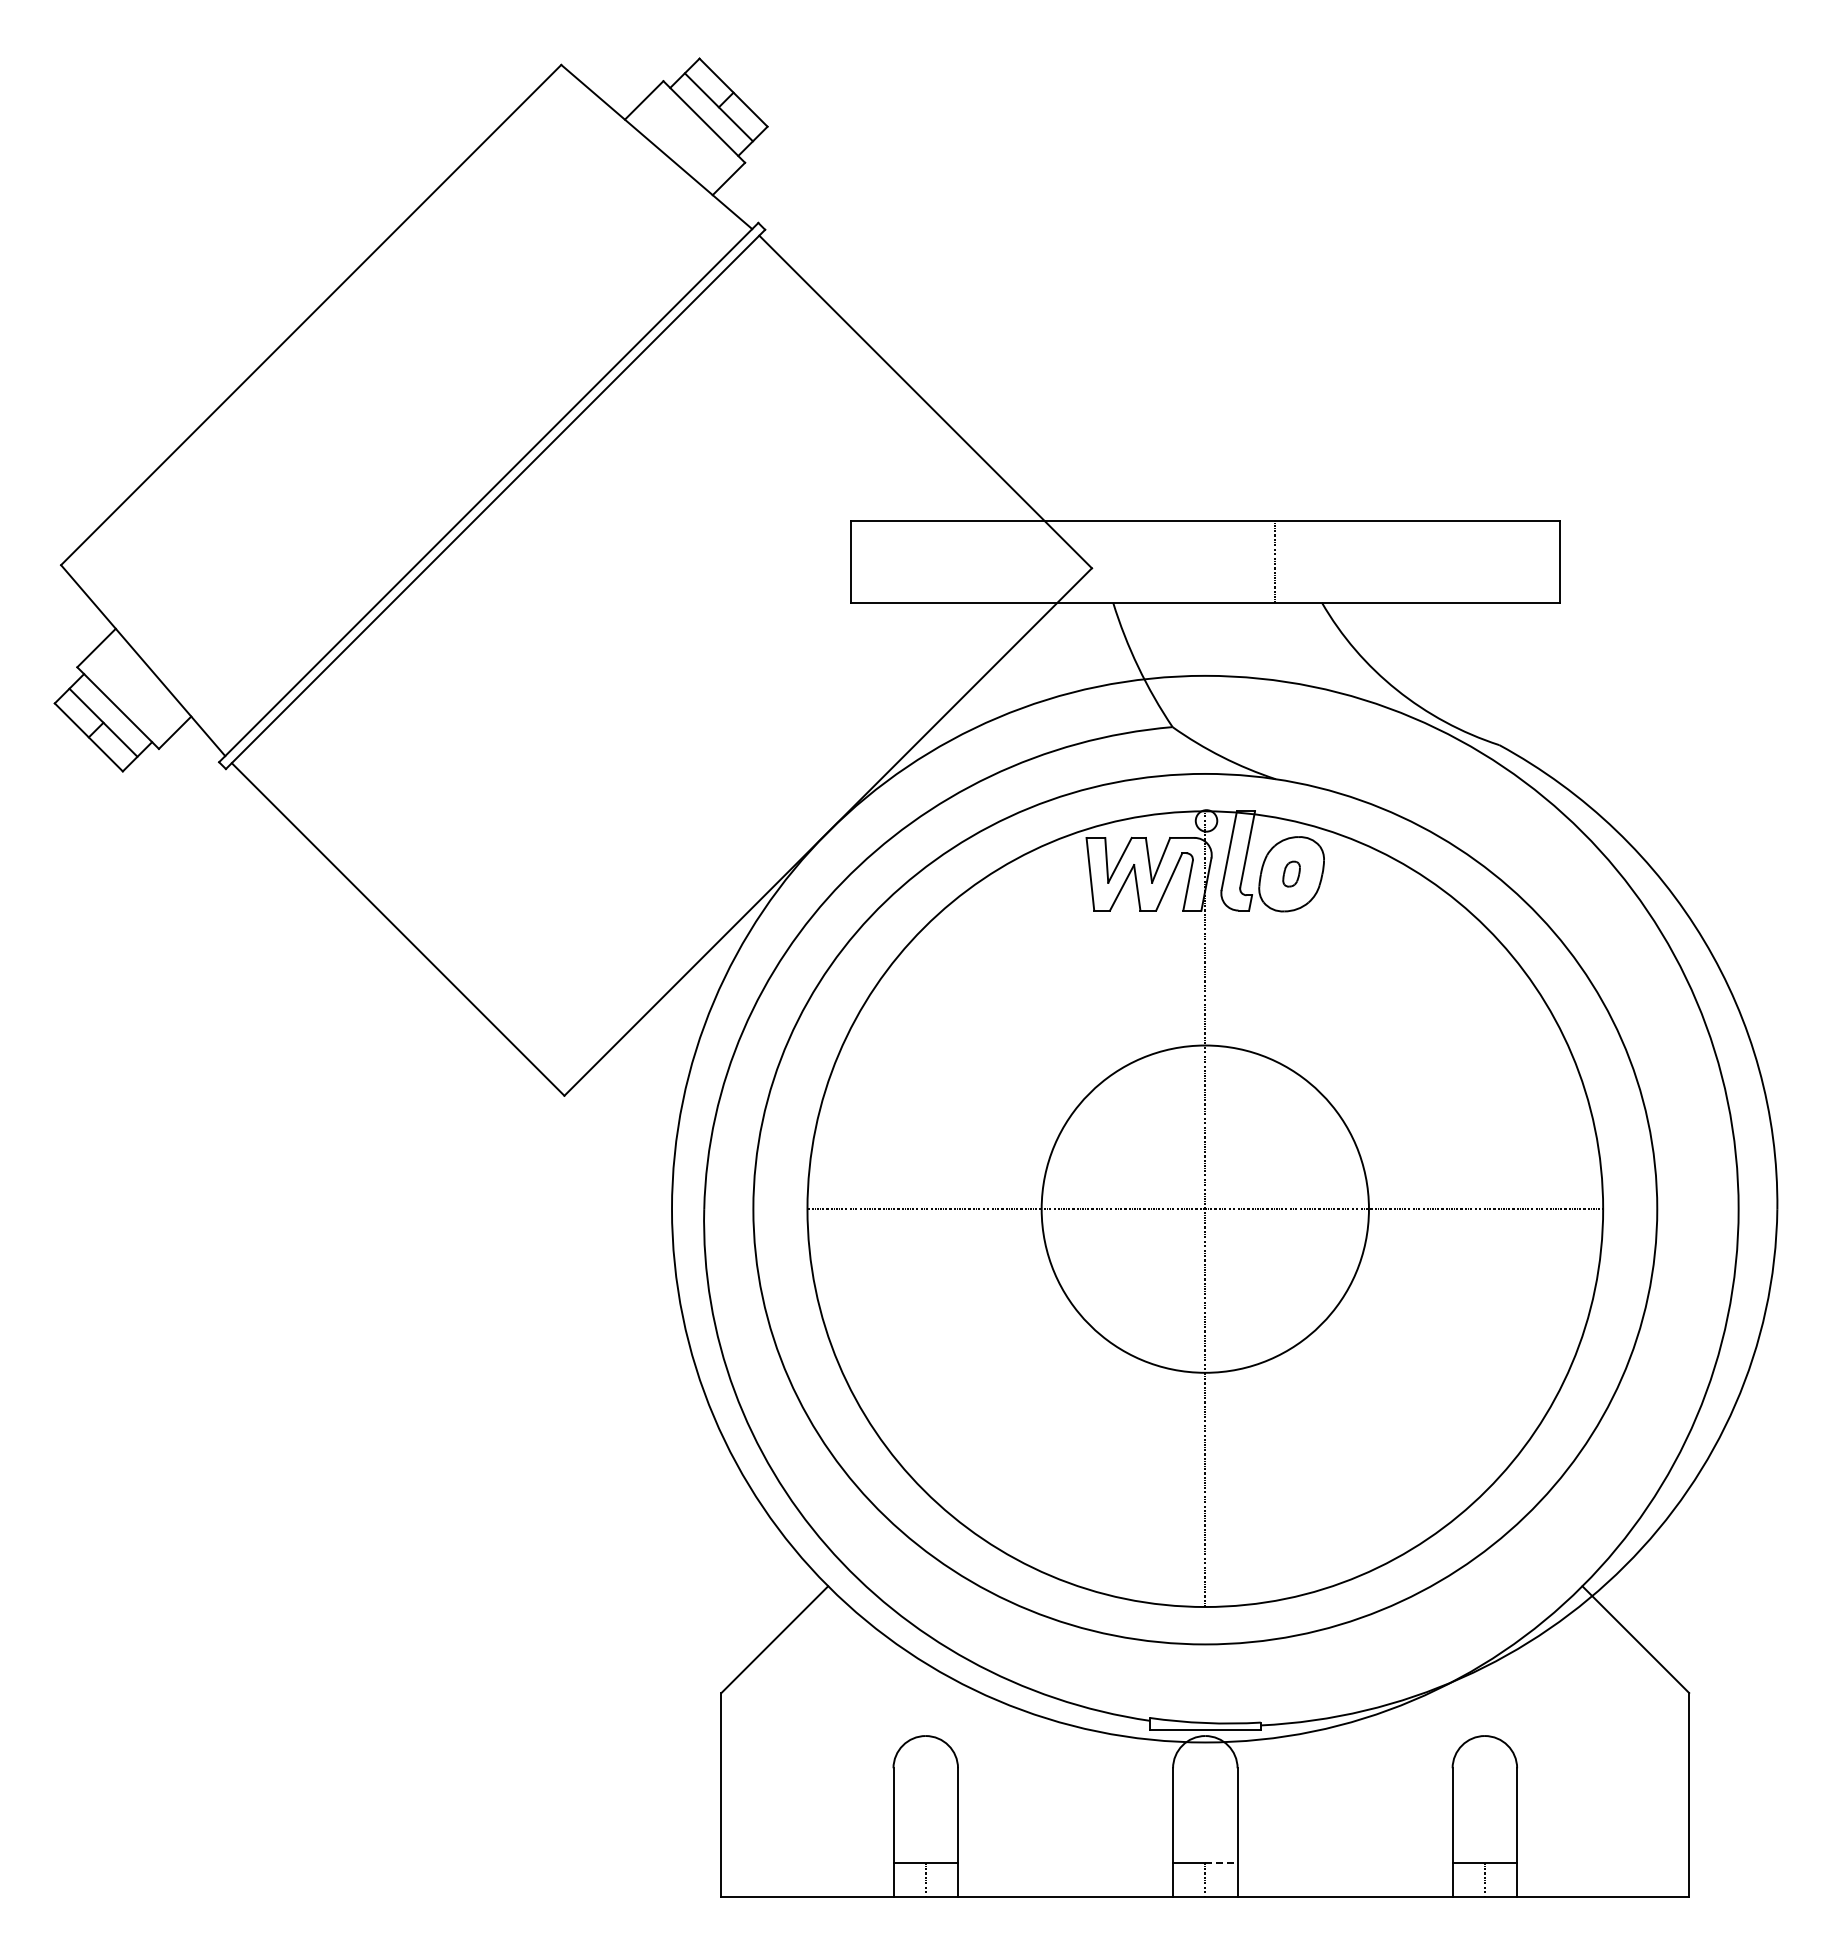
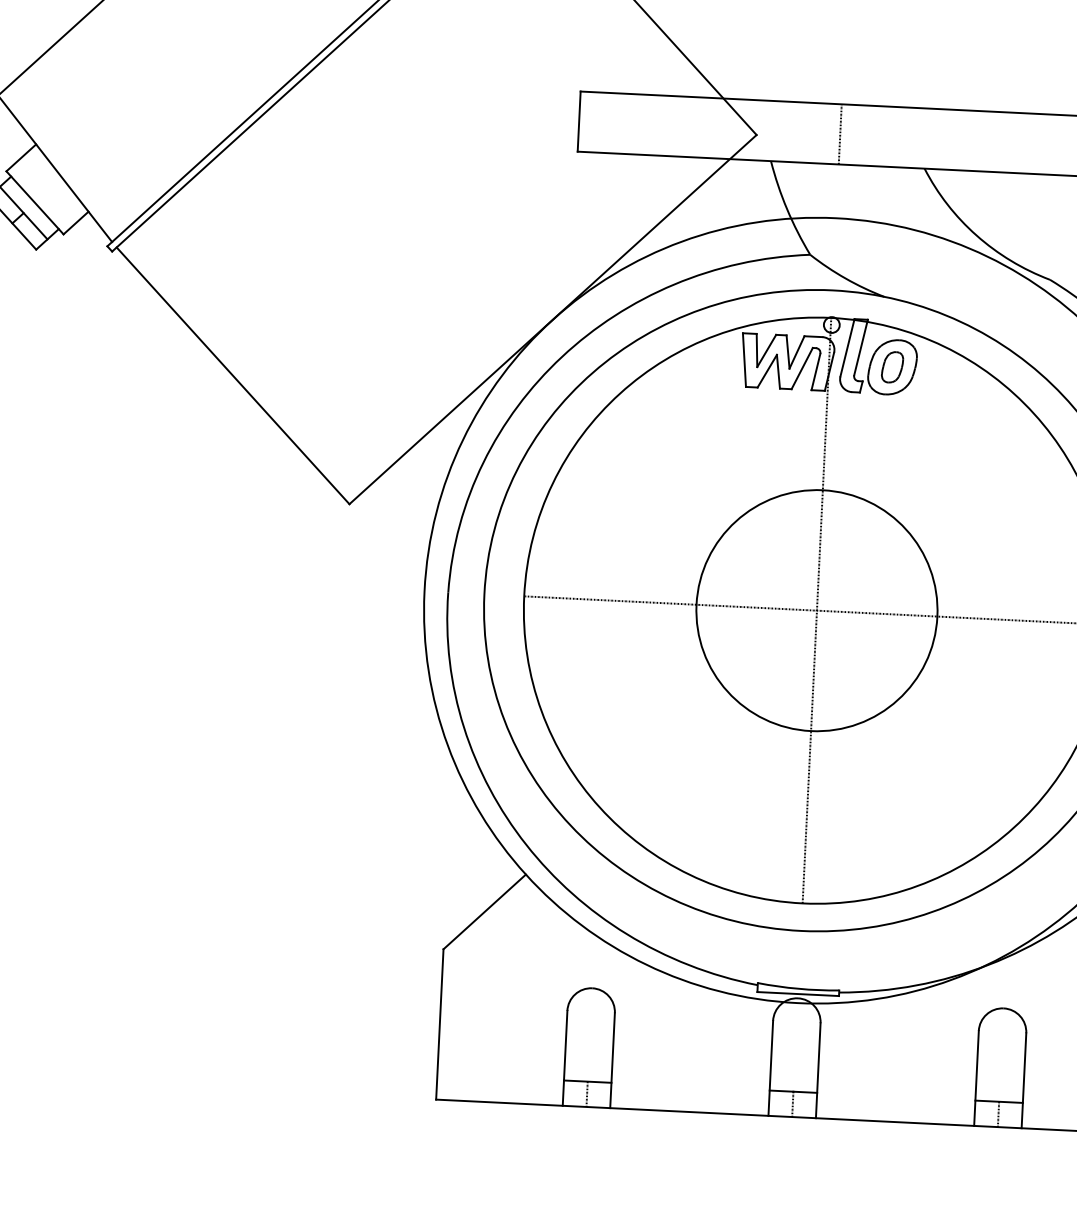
line: (1275, 561) -> (840, 134), moved
part: (1291, 873) -> (892, 366), size x1.67
line: (1221, 1862) -> (805, 1091), dashed -> solid

